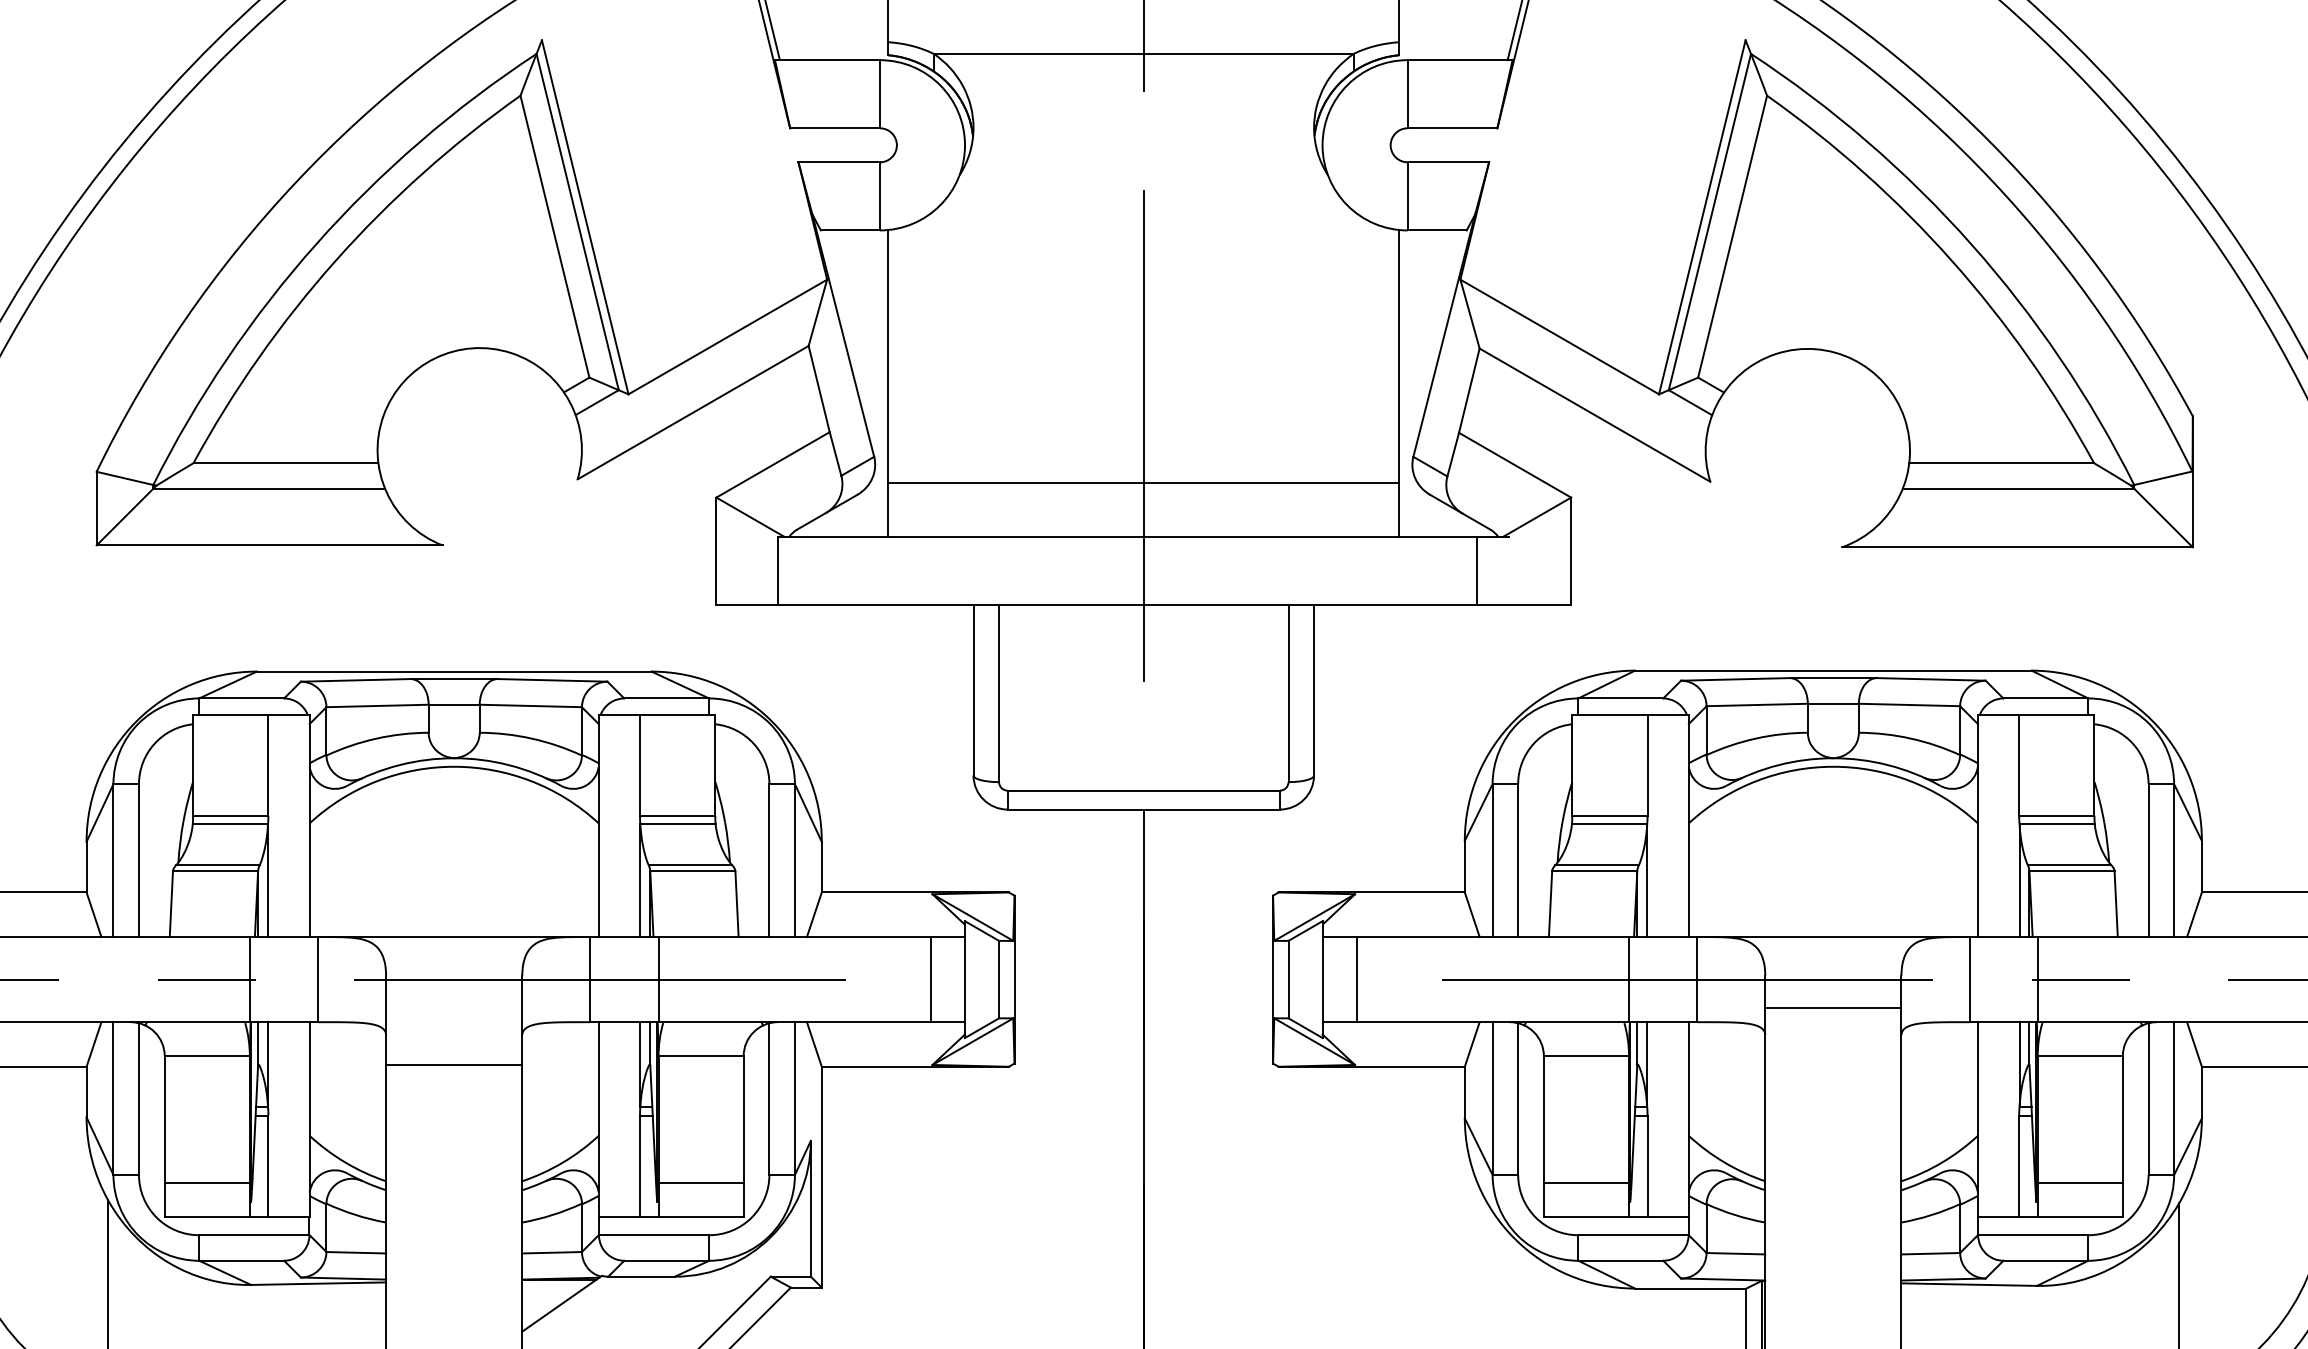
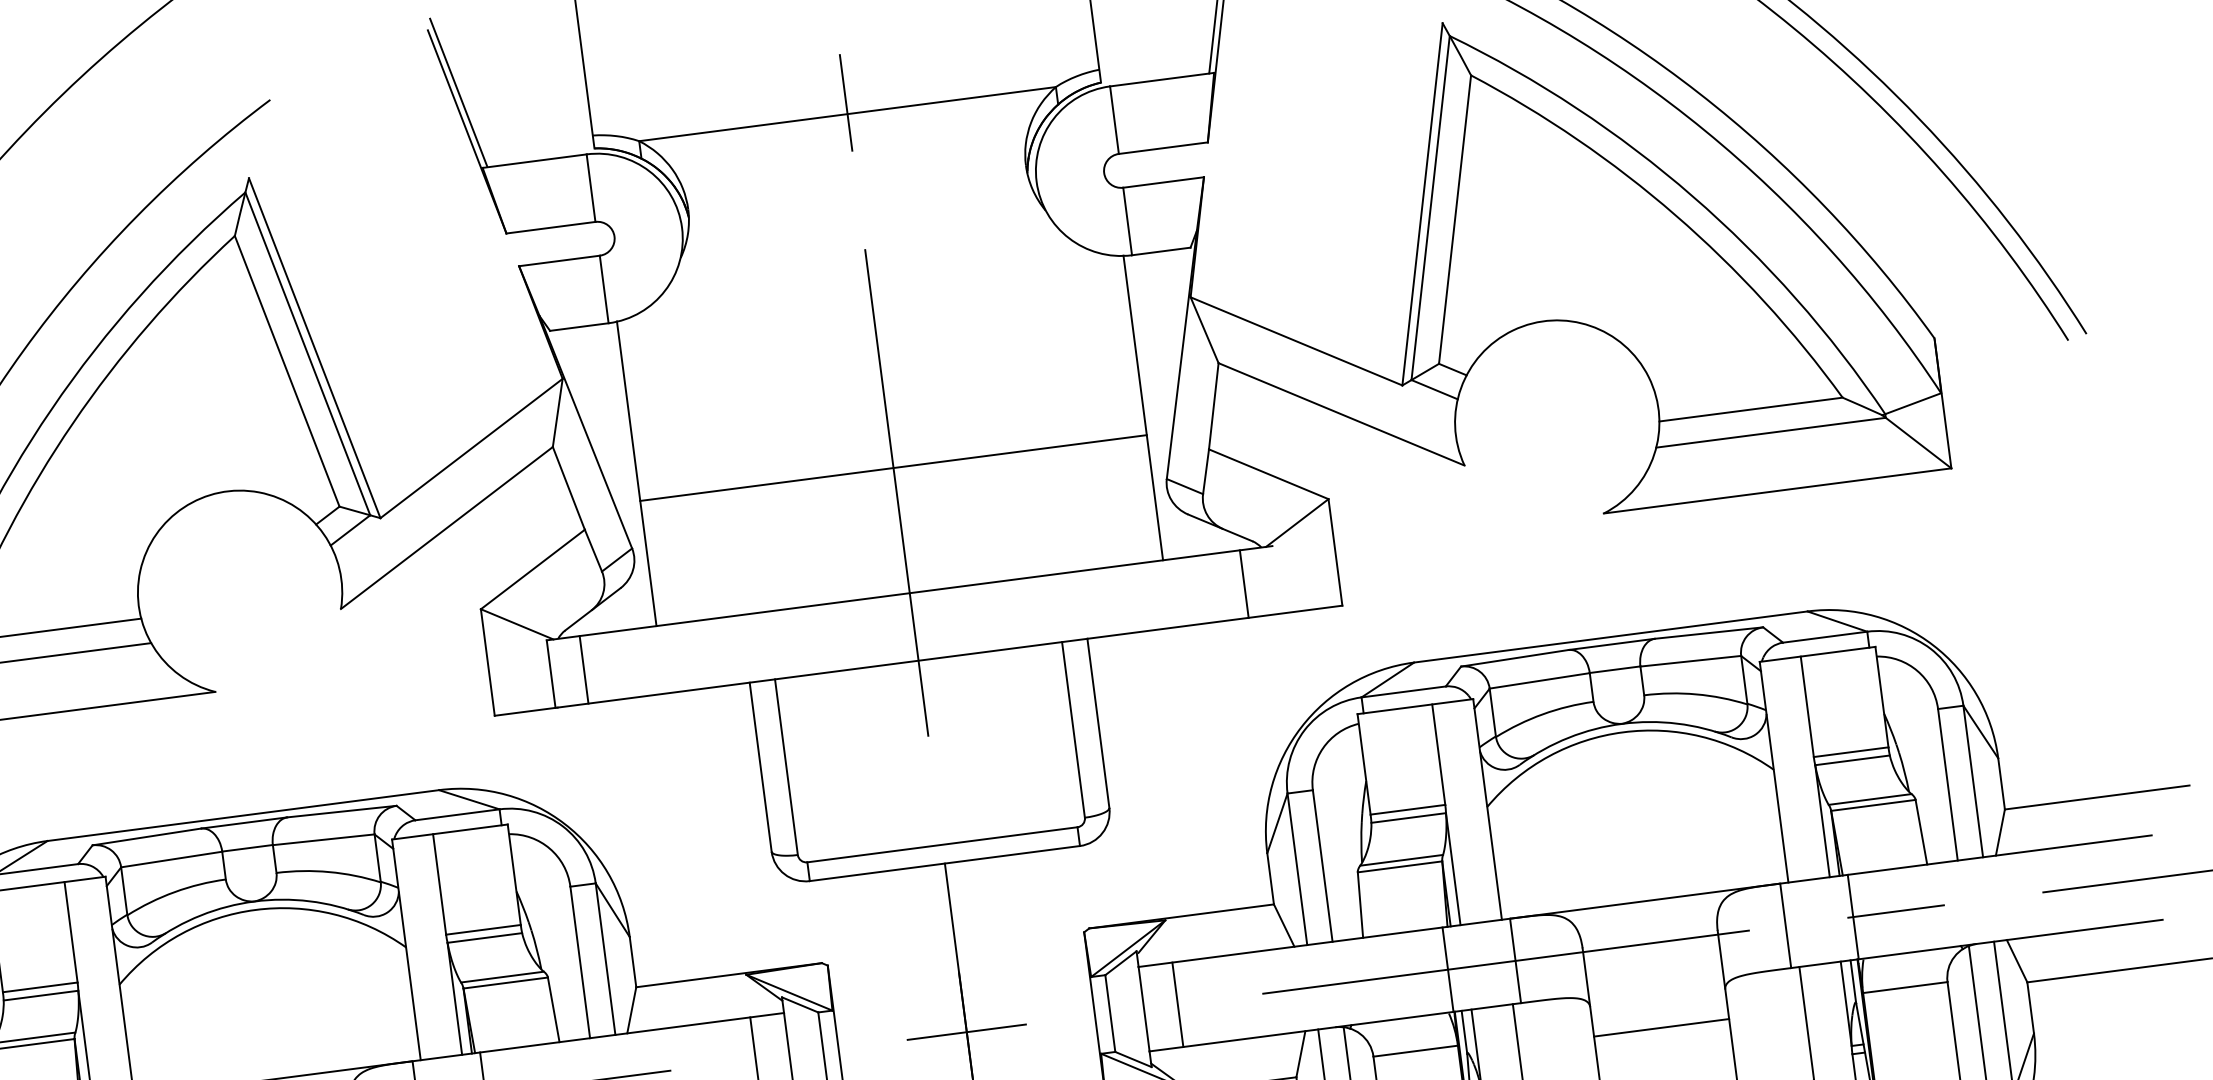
line: (1143, 482) -> (893, 467), moved
line: (810, 570) -> (583, 669), added
line: (1143, 979) -> (966, 1032), added
line: (1833, 1007) -> (1661, 1027), moved

